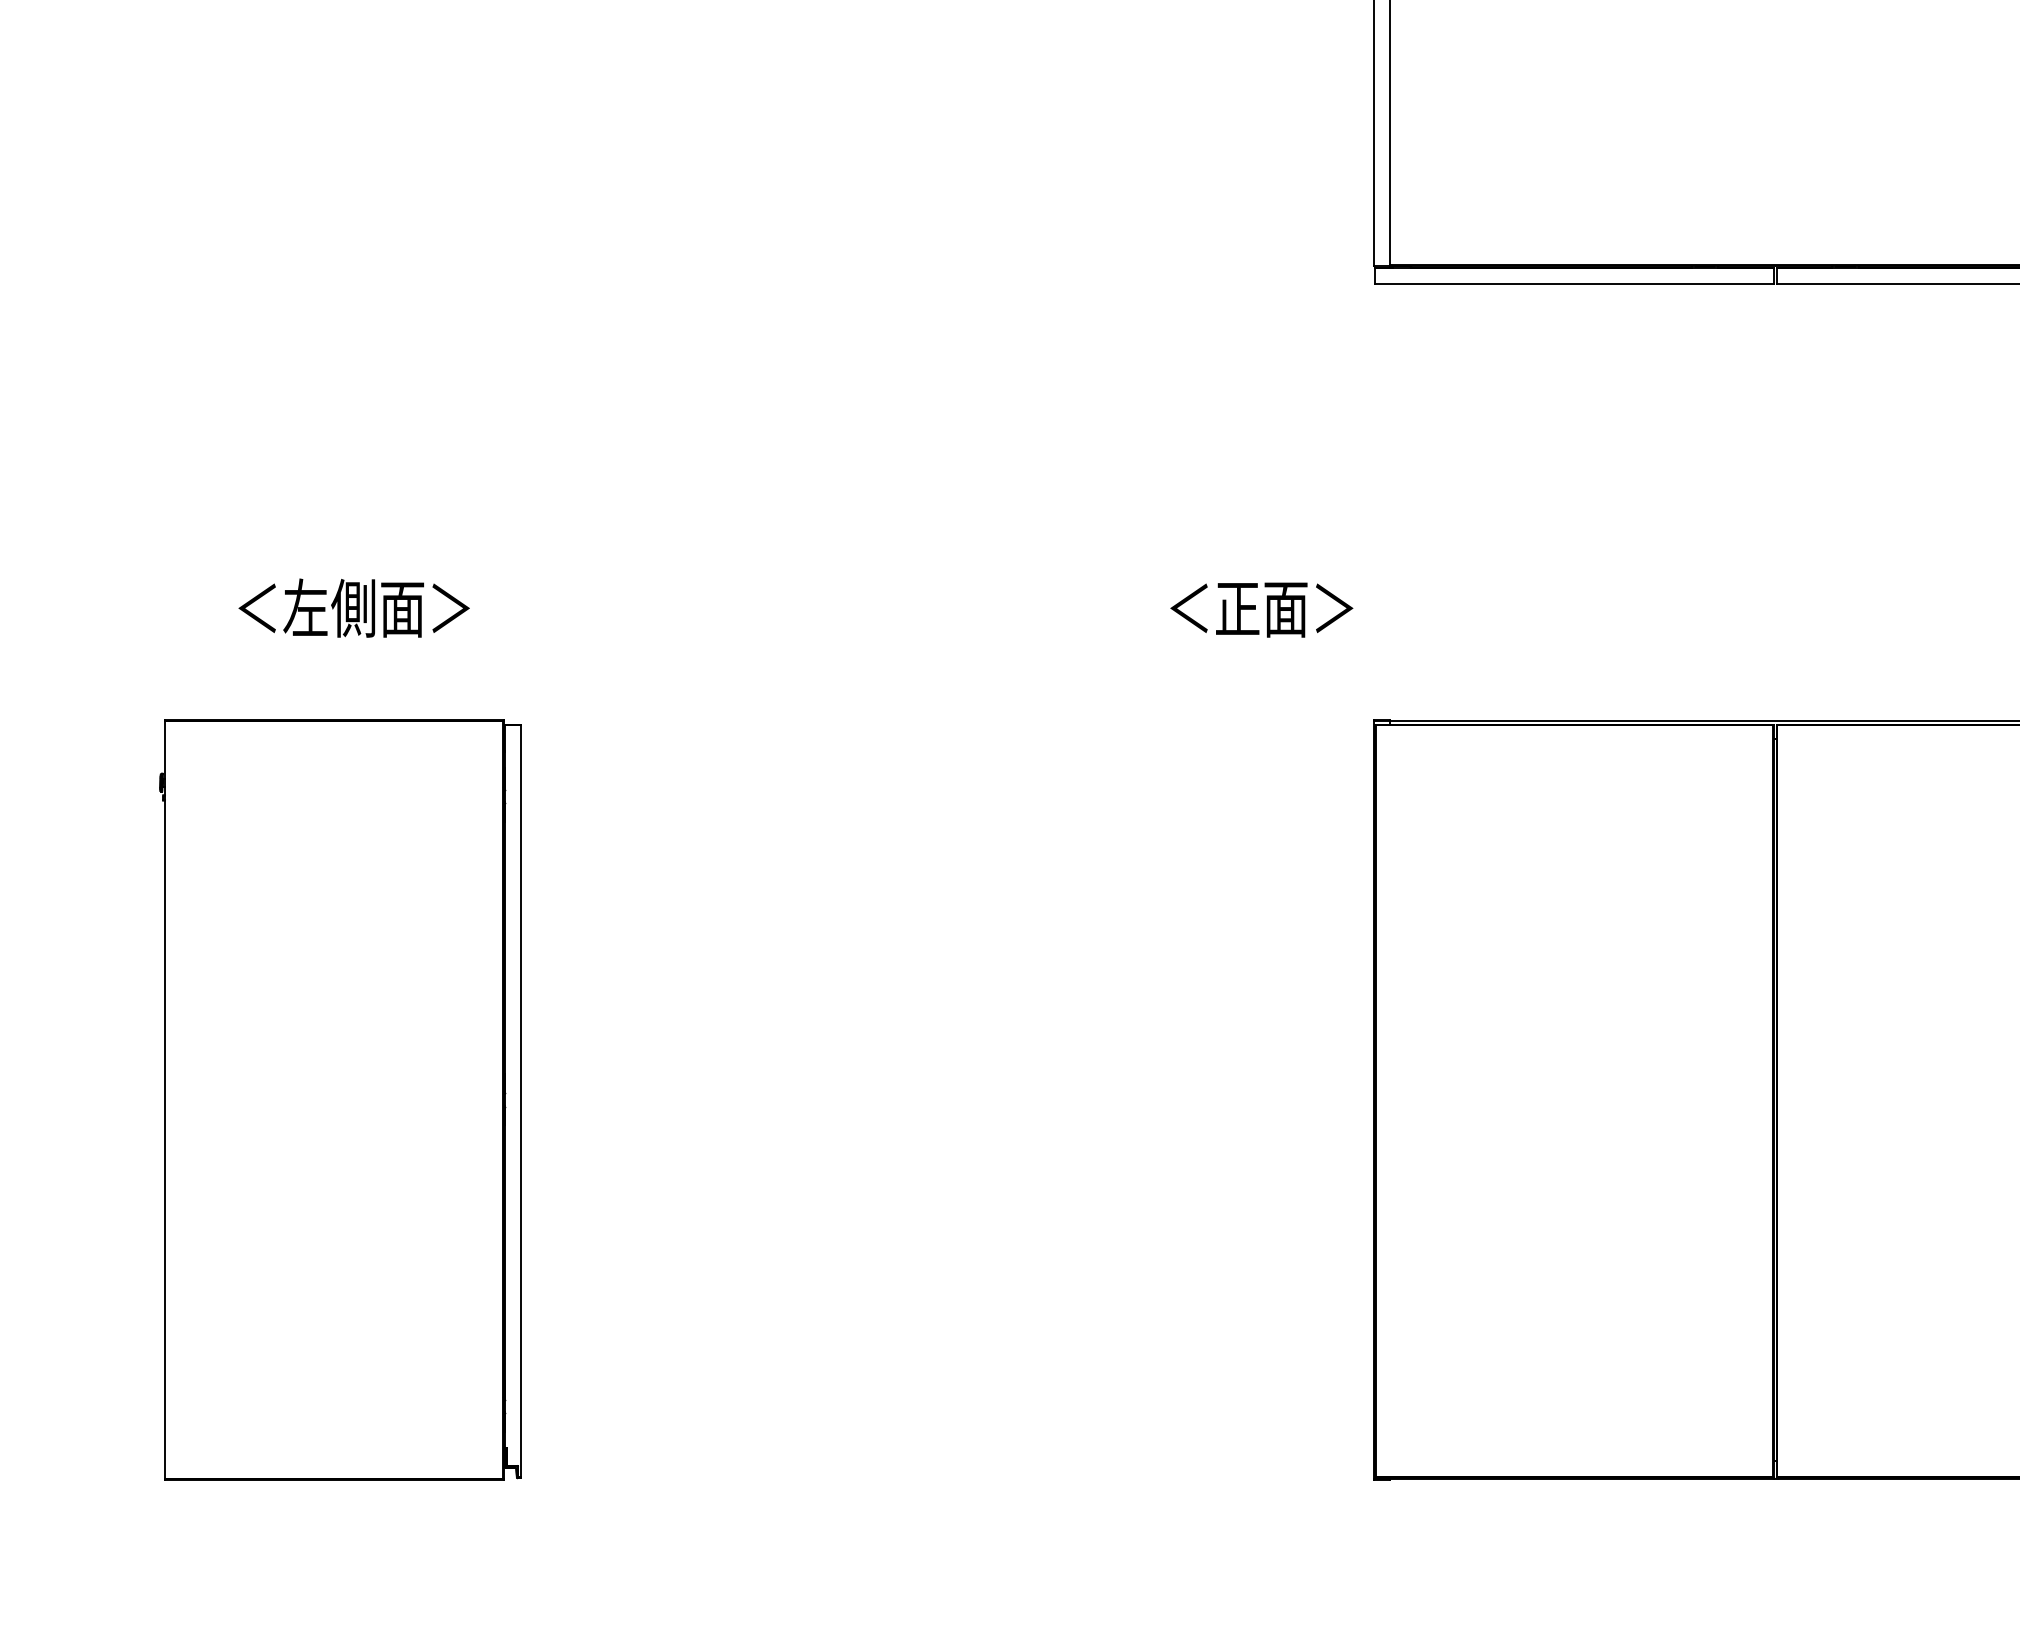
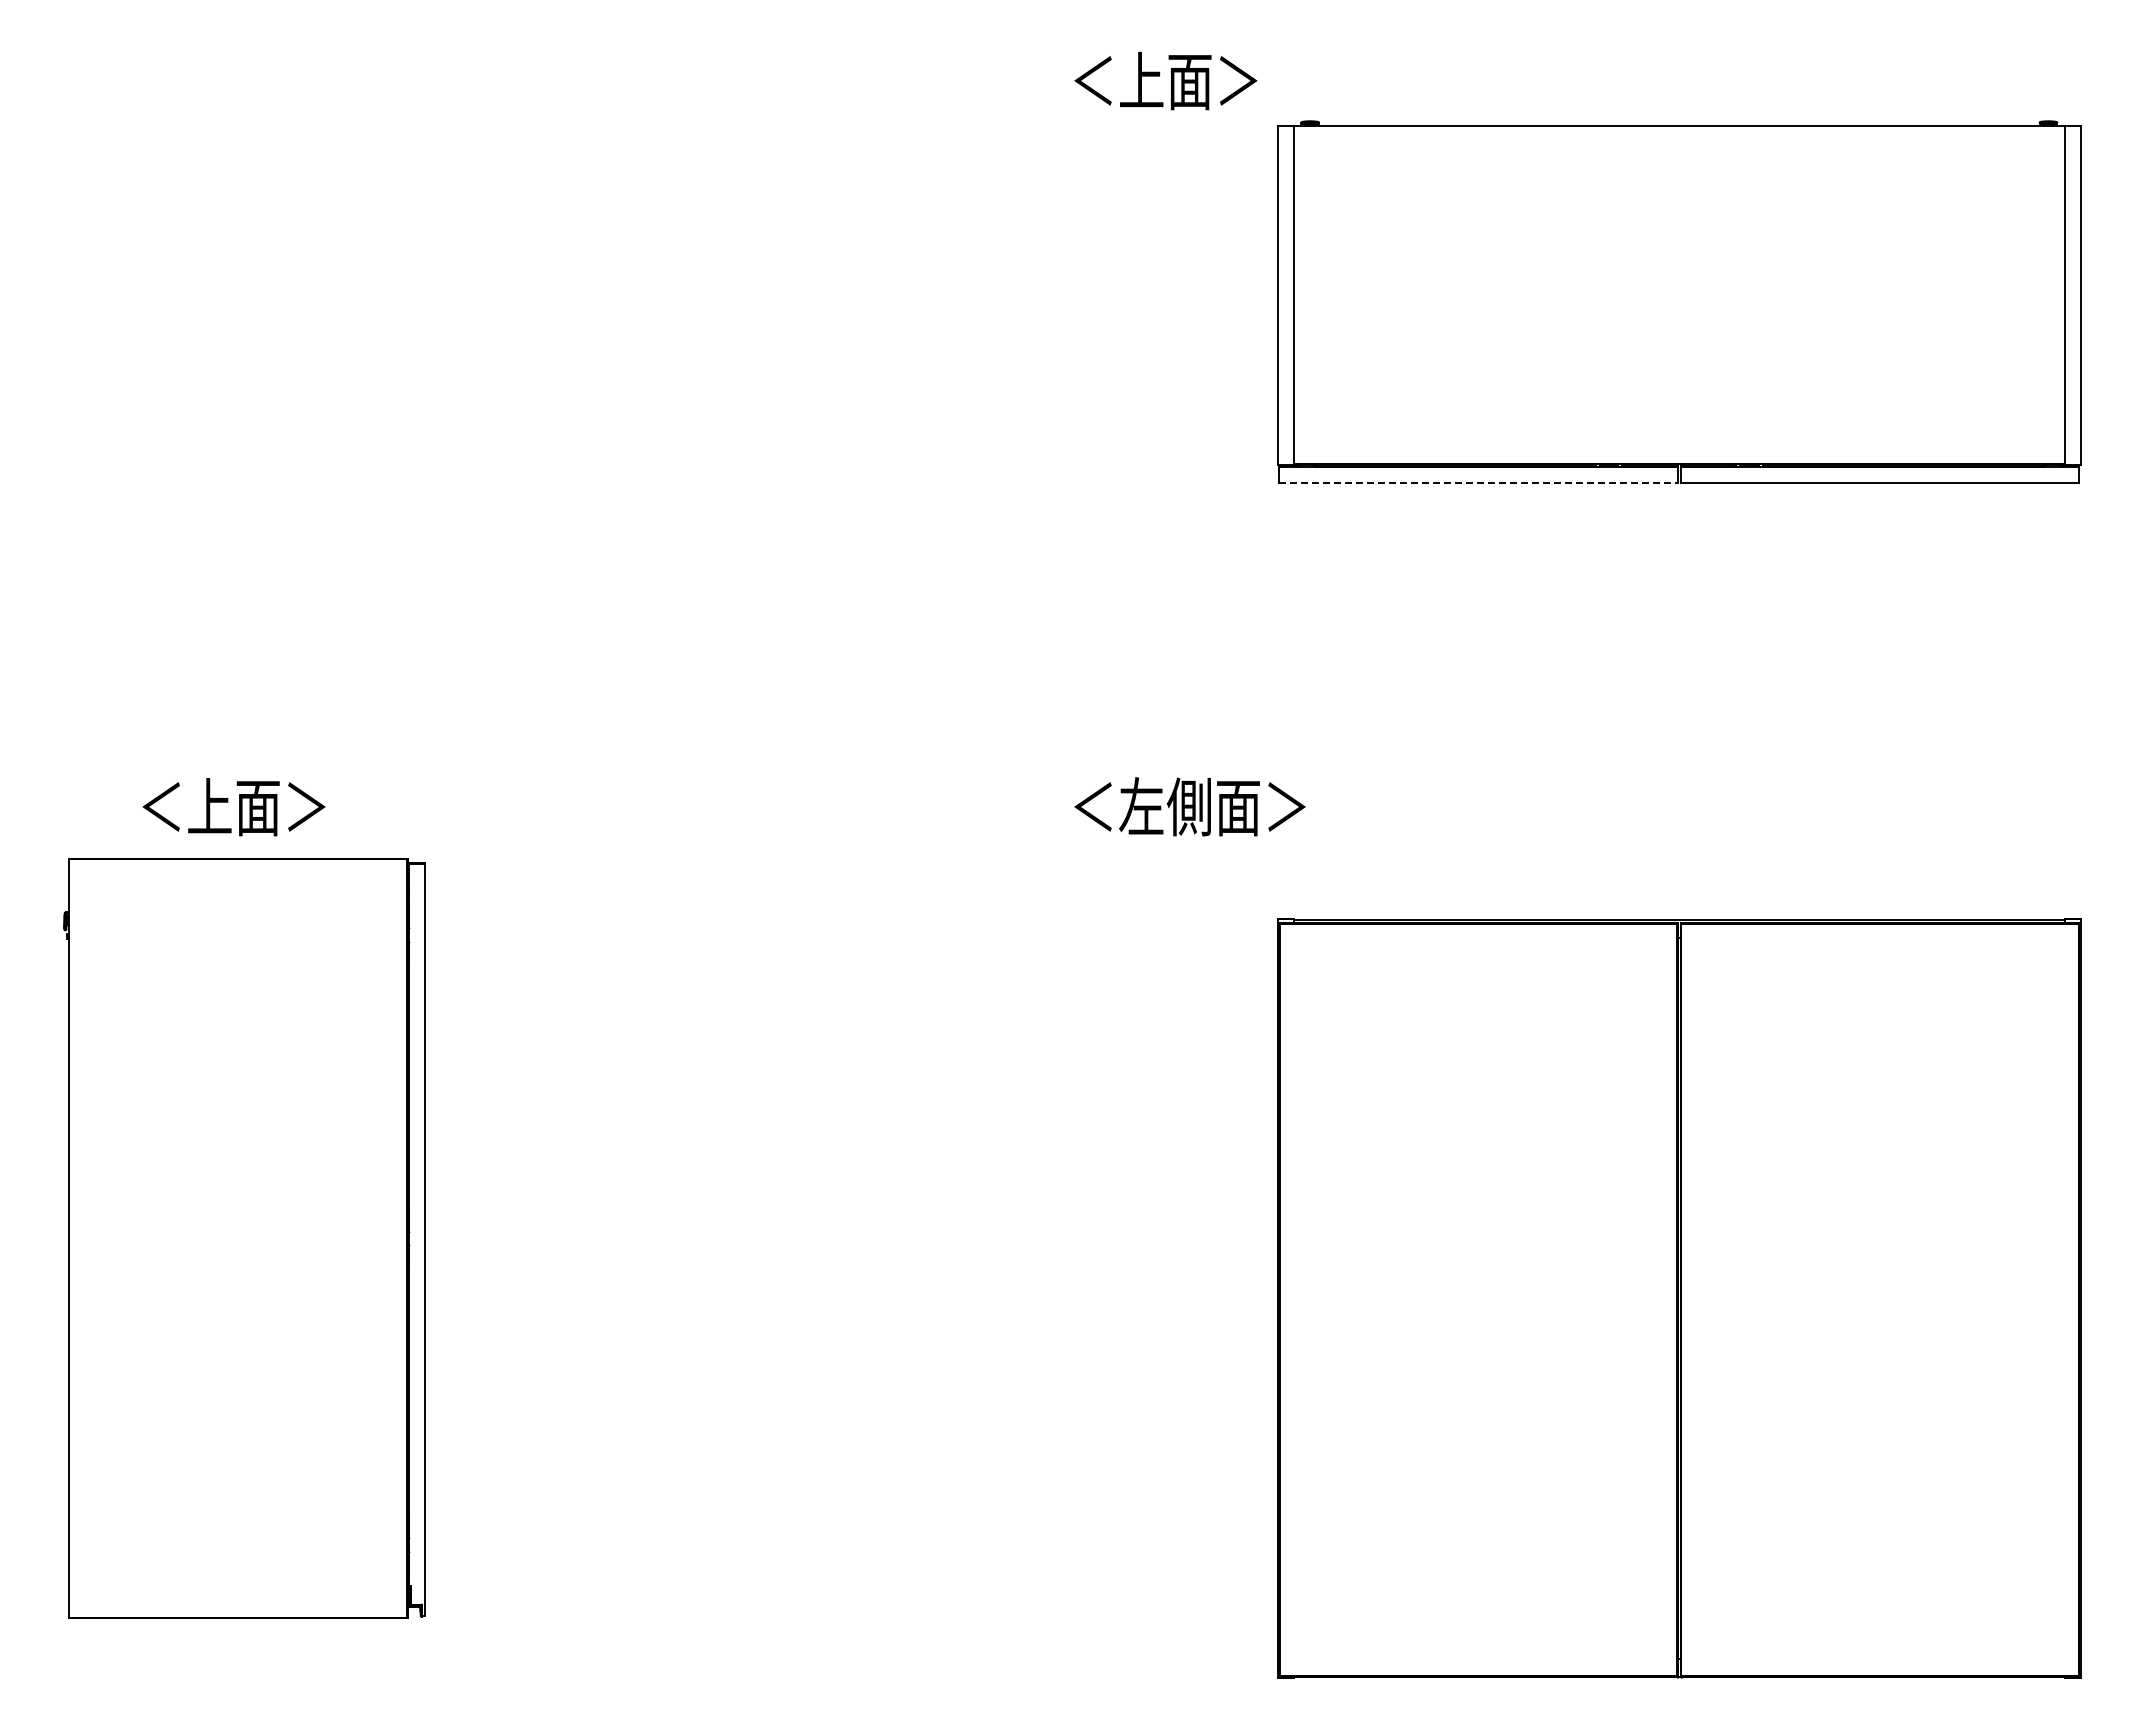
line: (1575, 283) -> (1479, 482), solid -> dashed
text: (376, 607) -> (280, 806), ＜左側面＞ -> ＜上面＞
text: (1308, 607) -> (1212, 806), ＜正面＞ -> ＜左側面＞
part: (340, 1099) -> (244, 1238), moved

